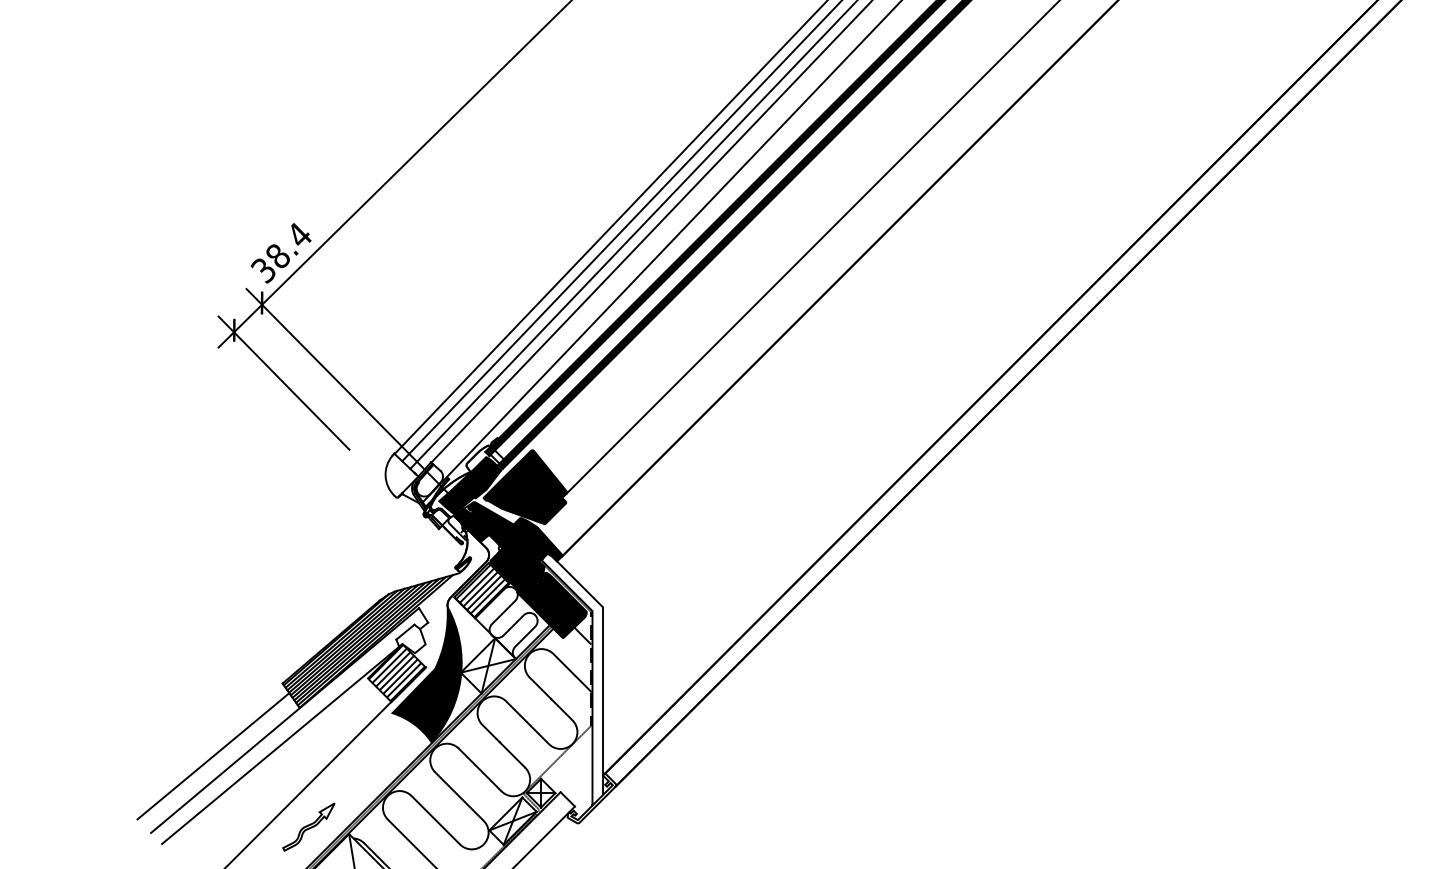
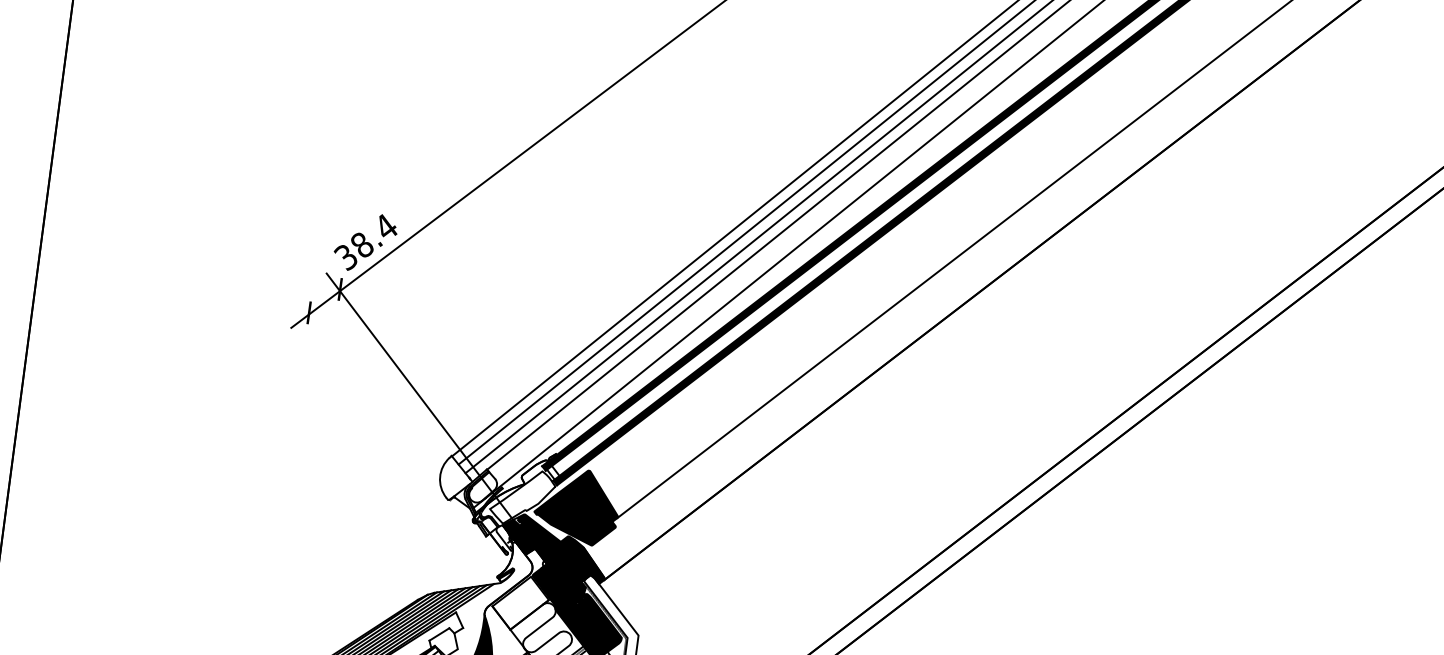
line: (283, 382) -> (351, 371), removed
fill: (470, 485) -> (523, 497), removed
hatch: (482, 590) -> (521, 603), removed

